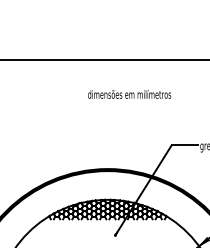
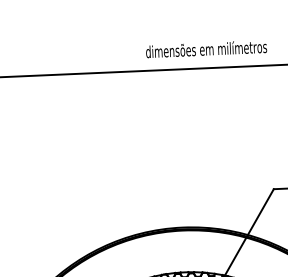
text: (129, 93) -> (206, 47), moved

